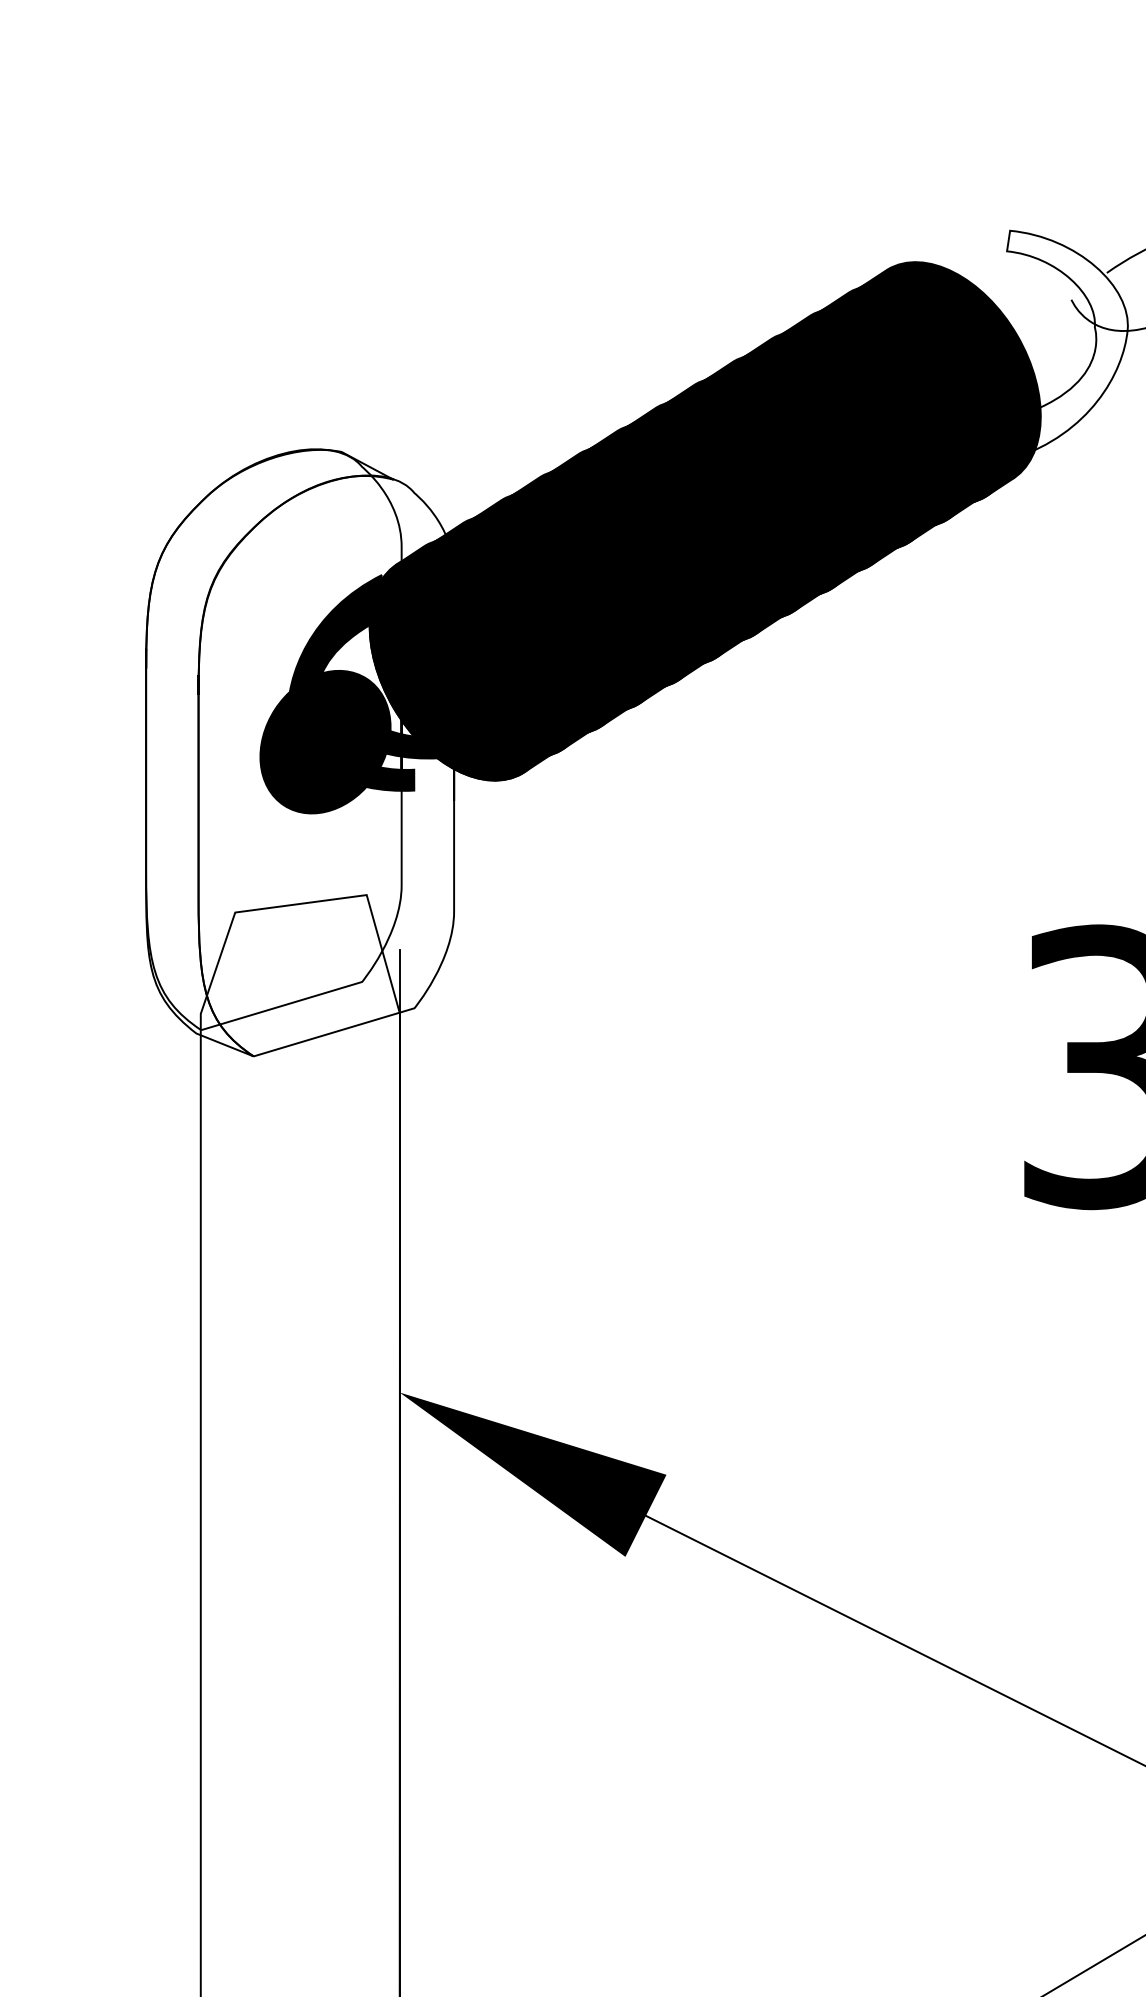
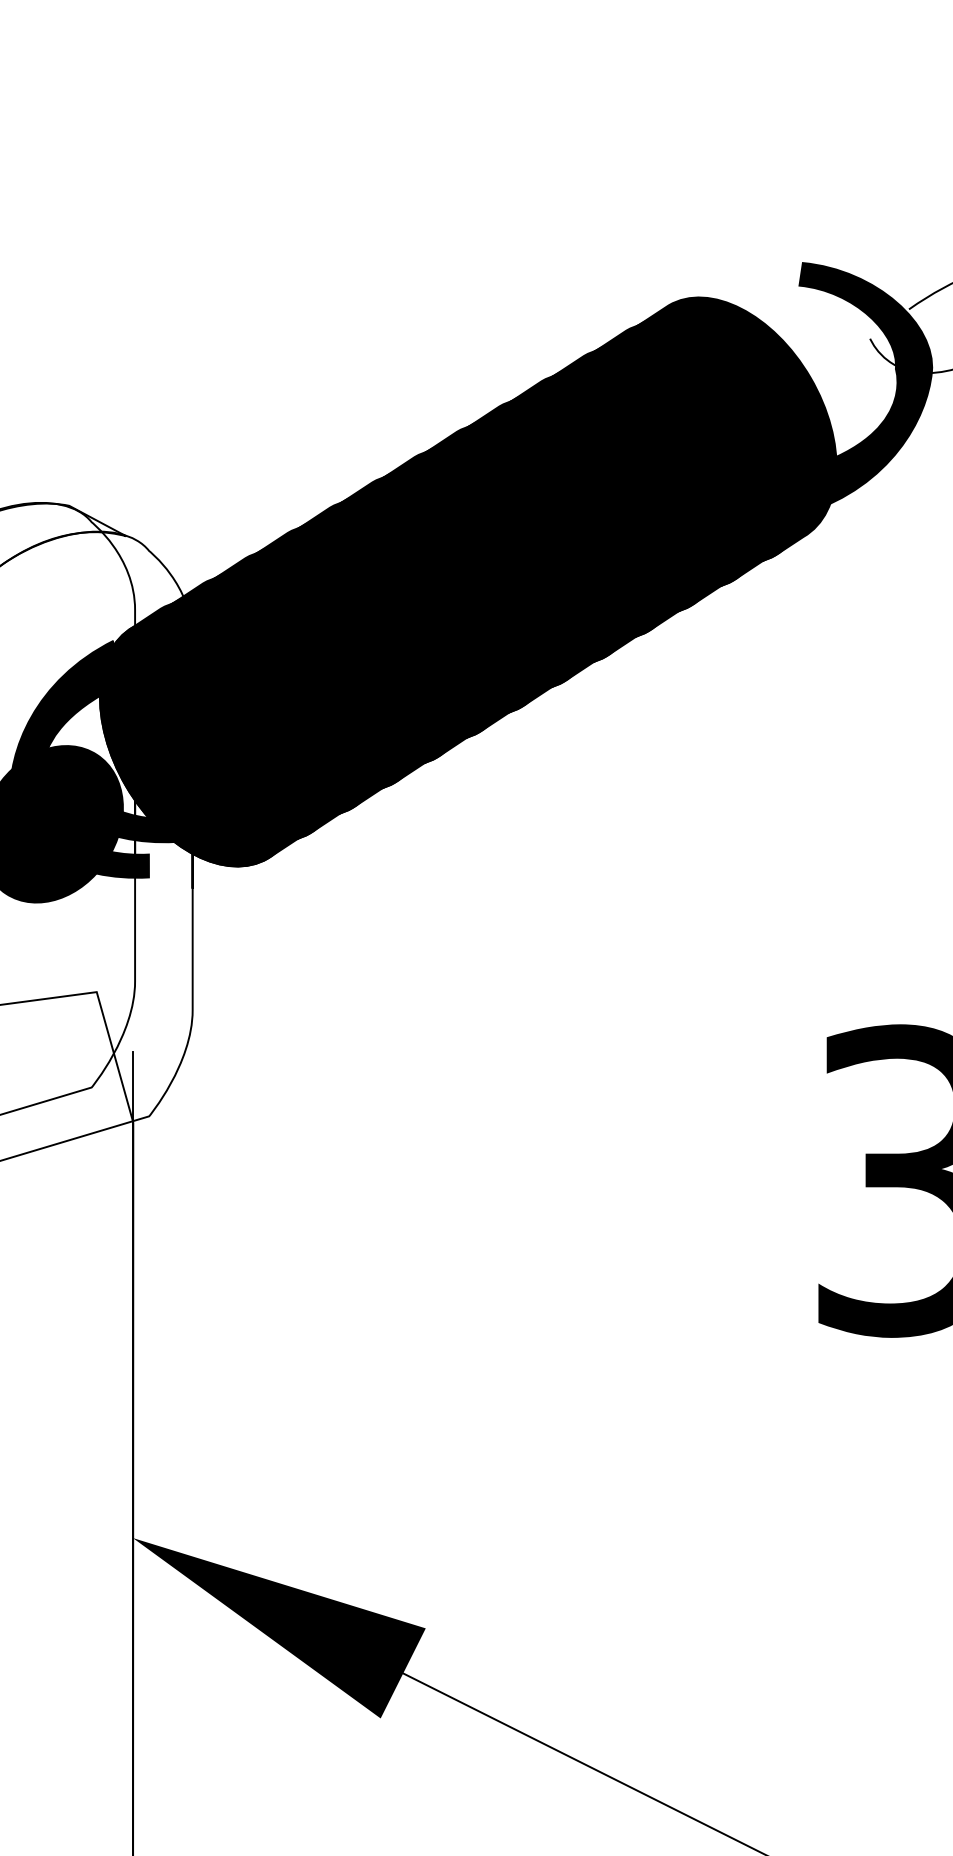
fill: (1066, 344) -> (864, 387), added

